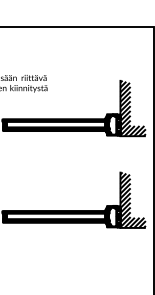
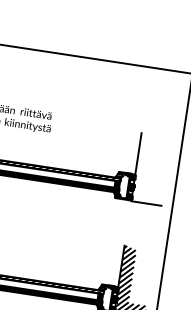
hatch: (132, 108) -> (151, 169), removed

